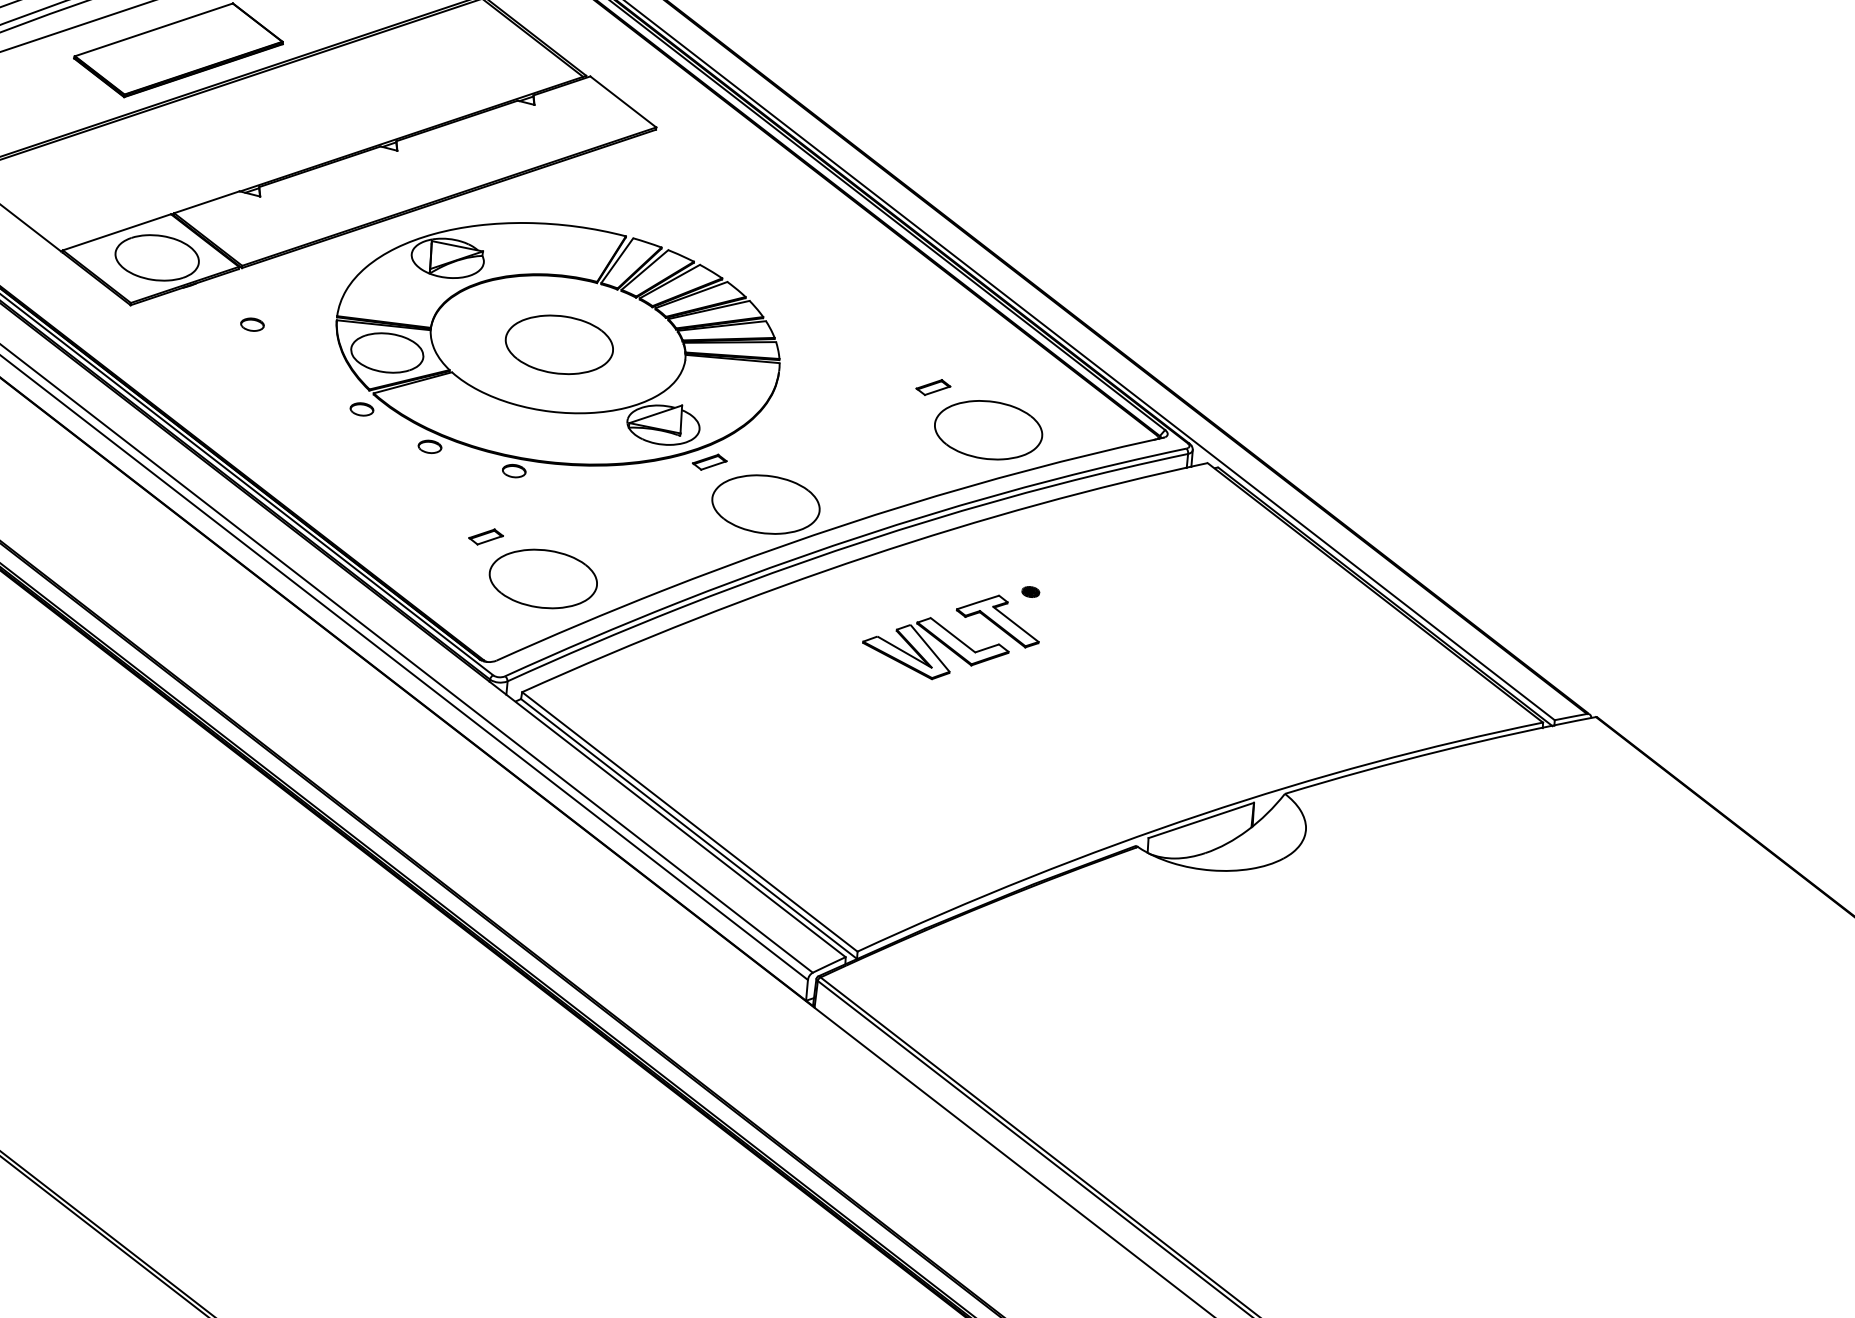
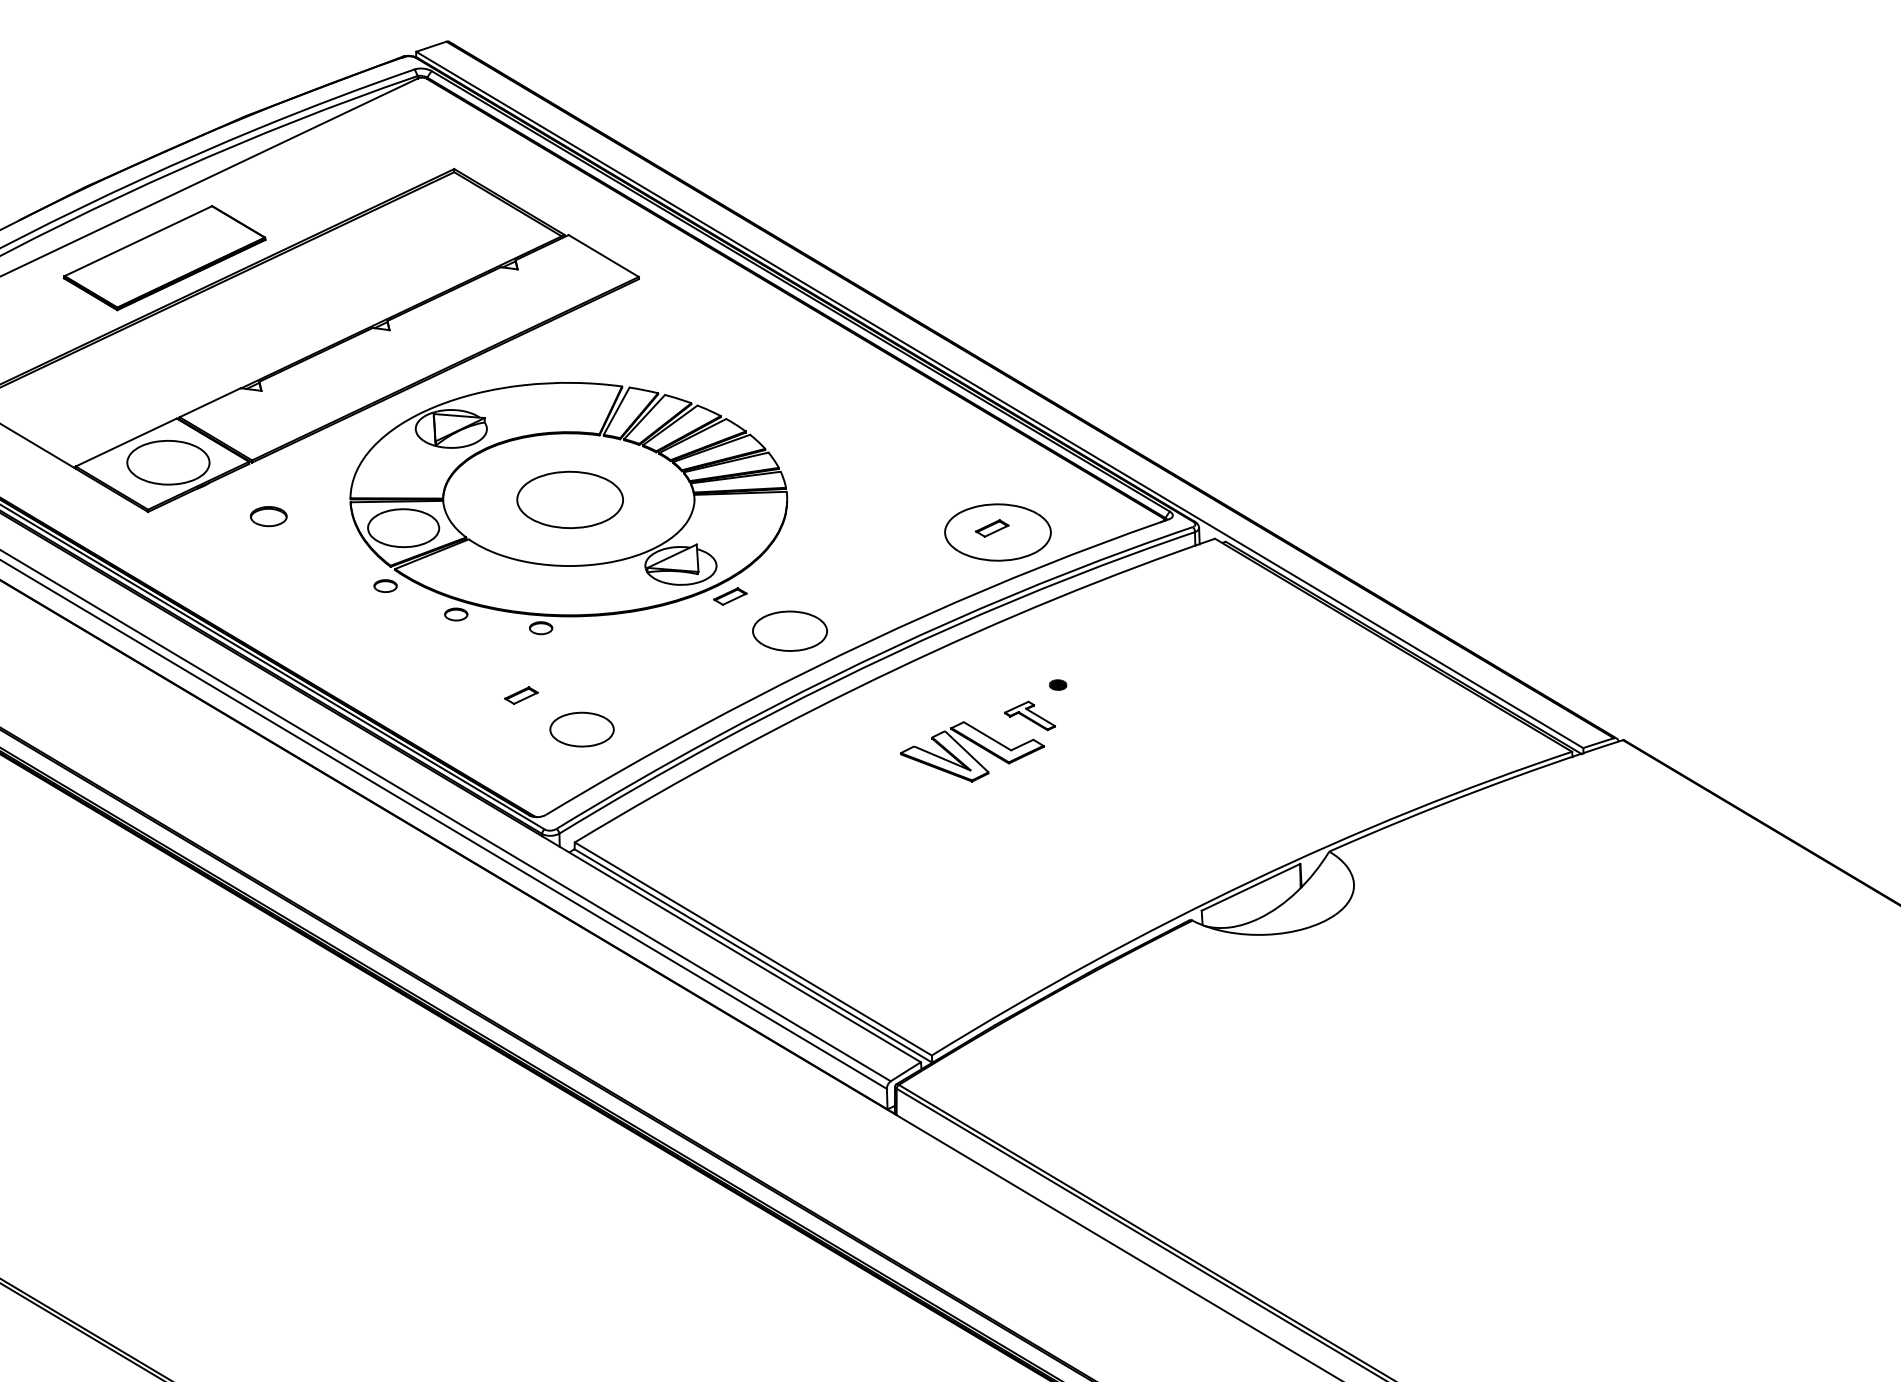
part: (252, 324) -> (269, 516), size x1.6
part: (932, 387) -> (991, 528), moved
part: (765, 504) -> (789, 631), size x0.7
part: (542, 578) -> (581, 729), size x0.6
part: (998, 619) -> (1029, 715), size x0.6

